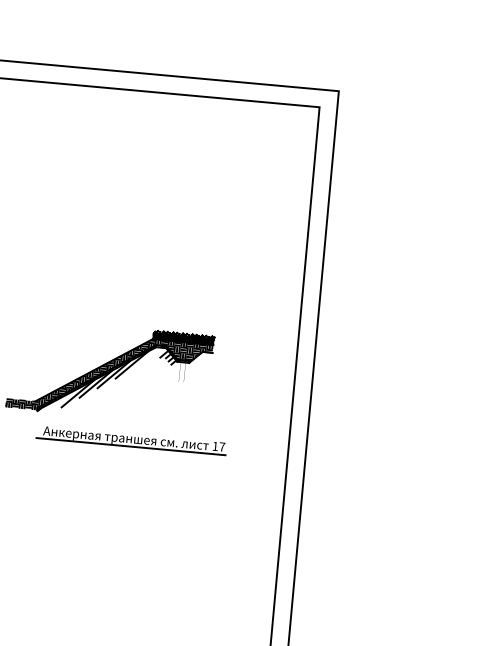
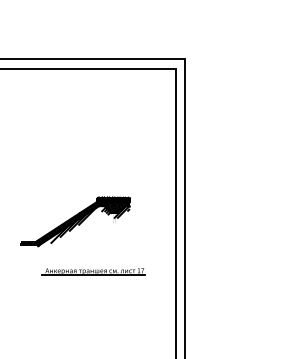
hatch: (196, 362) -> (121, 212), added
part: (131, 440) -> (93, 271), moved

